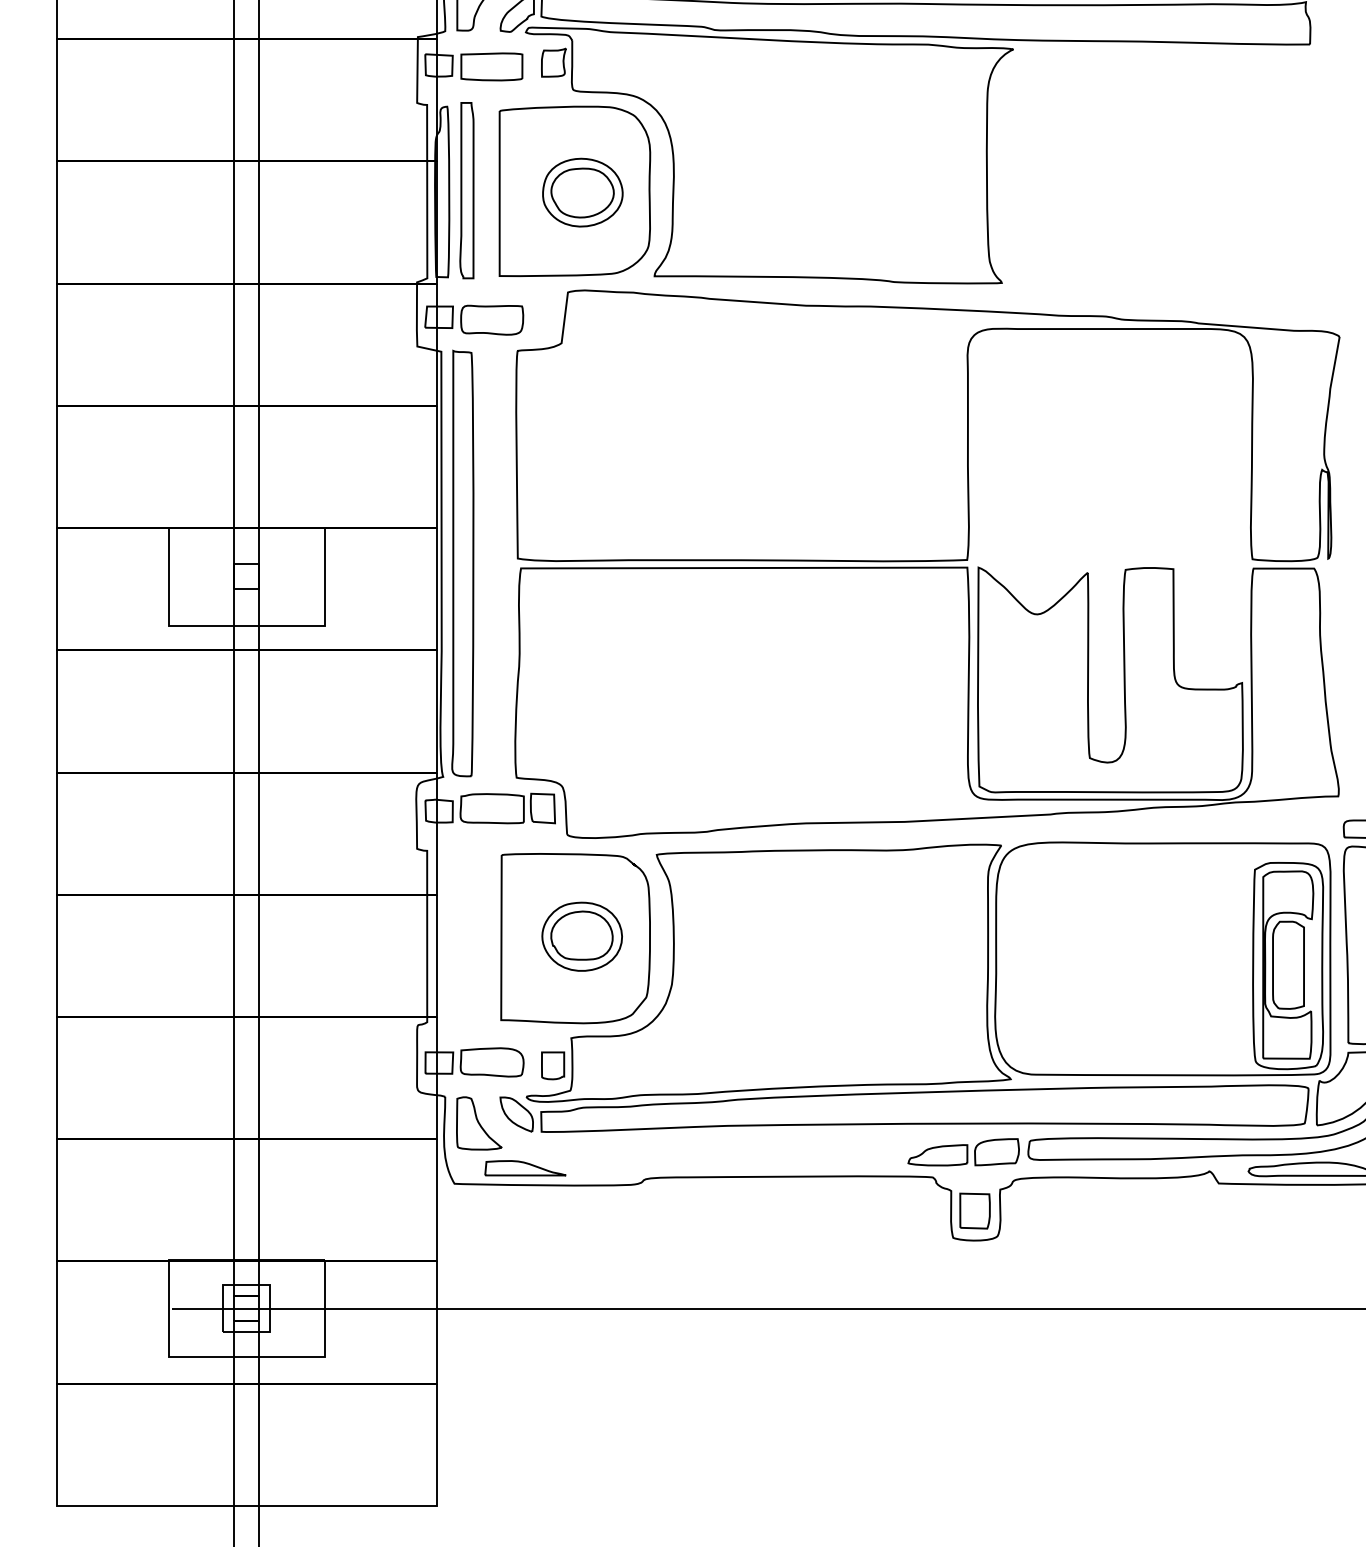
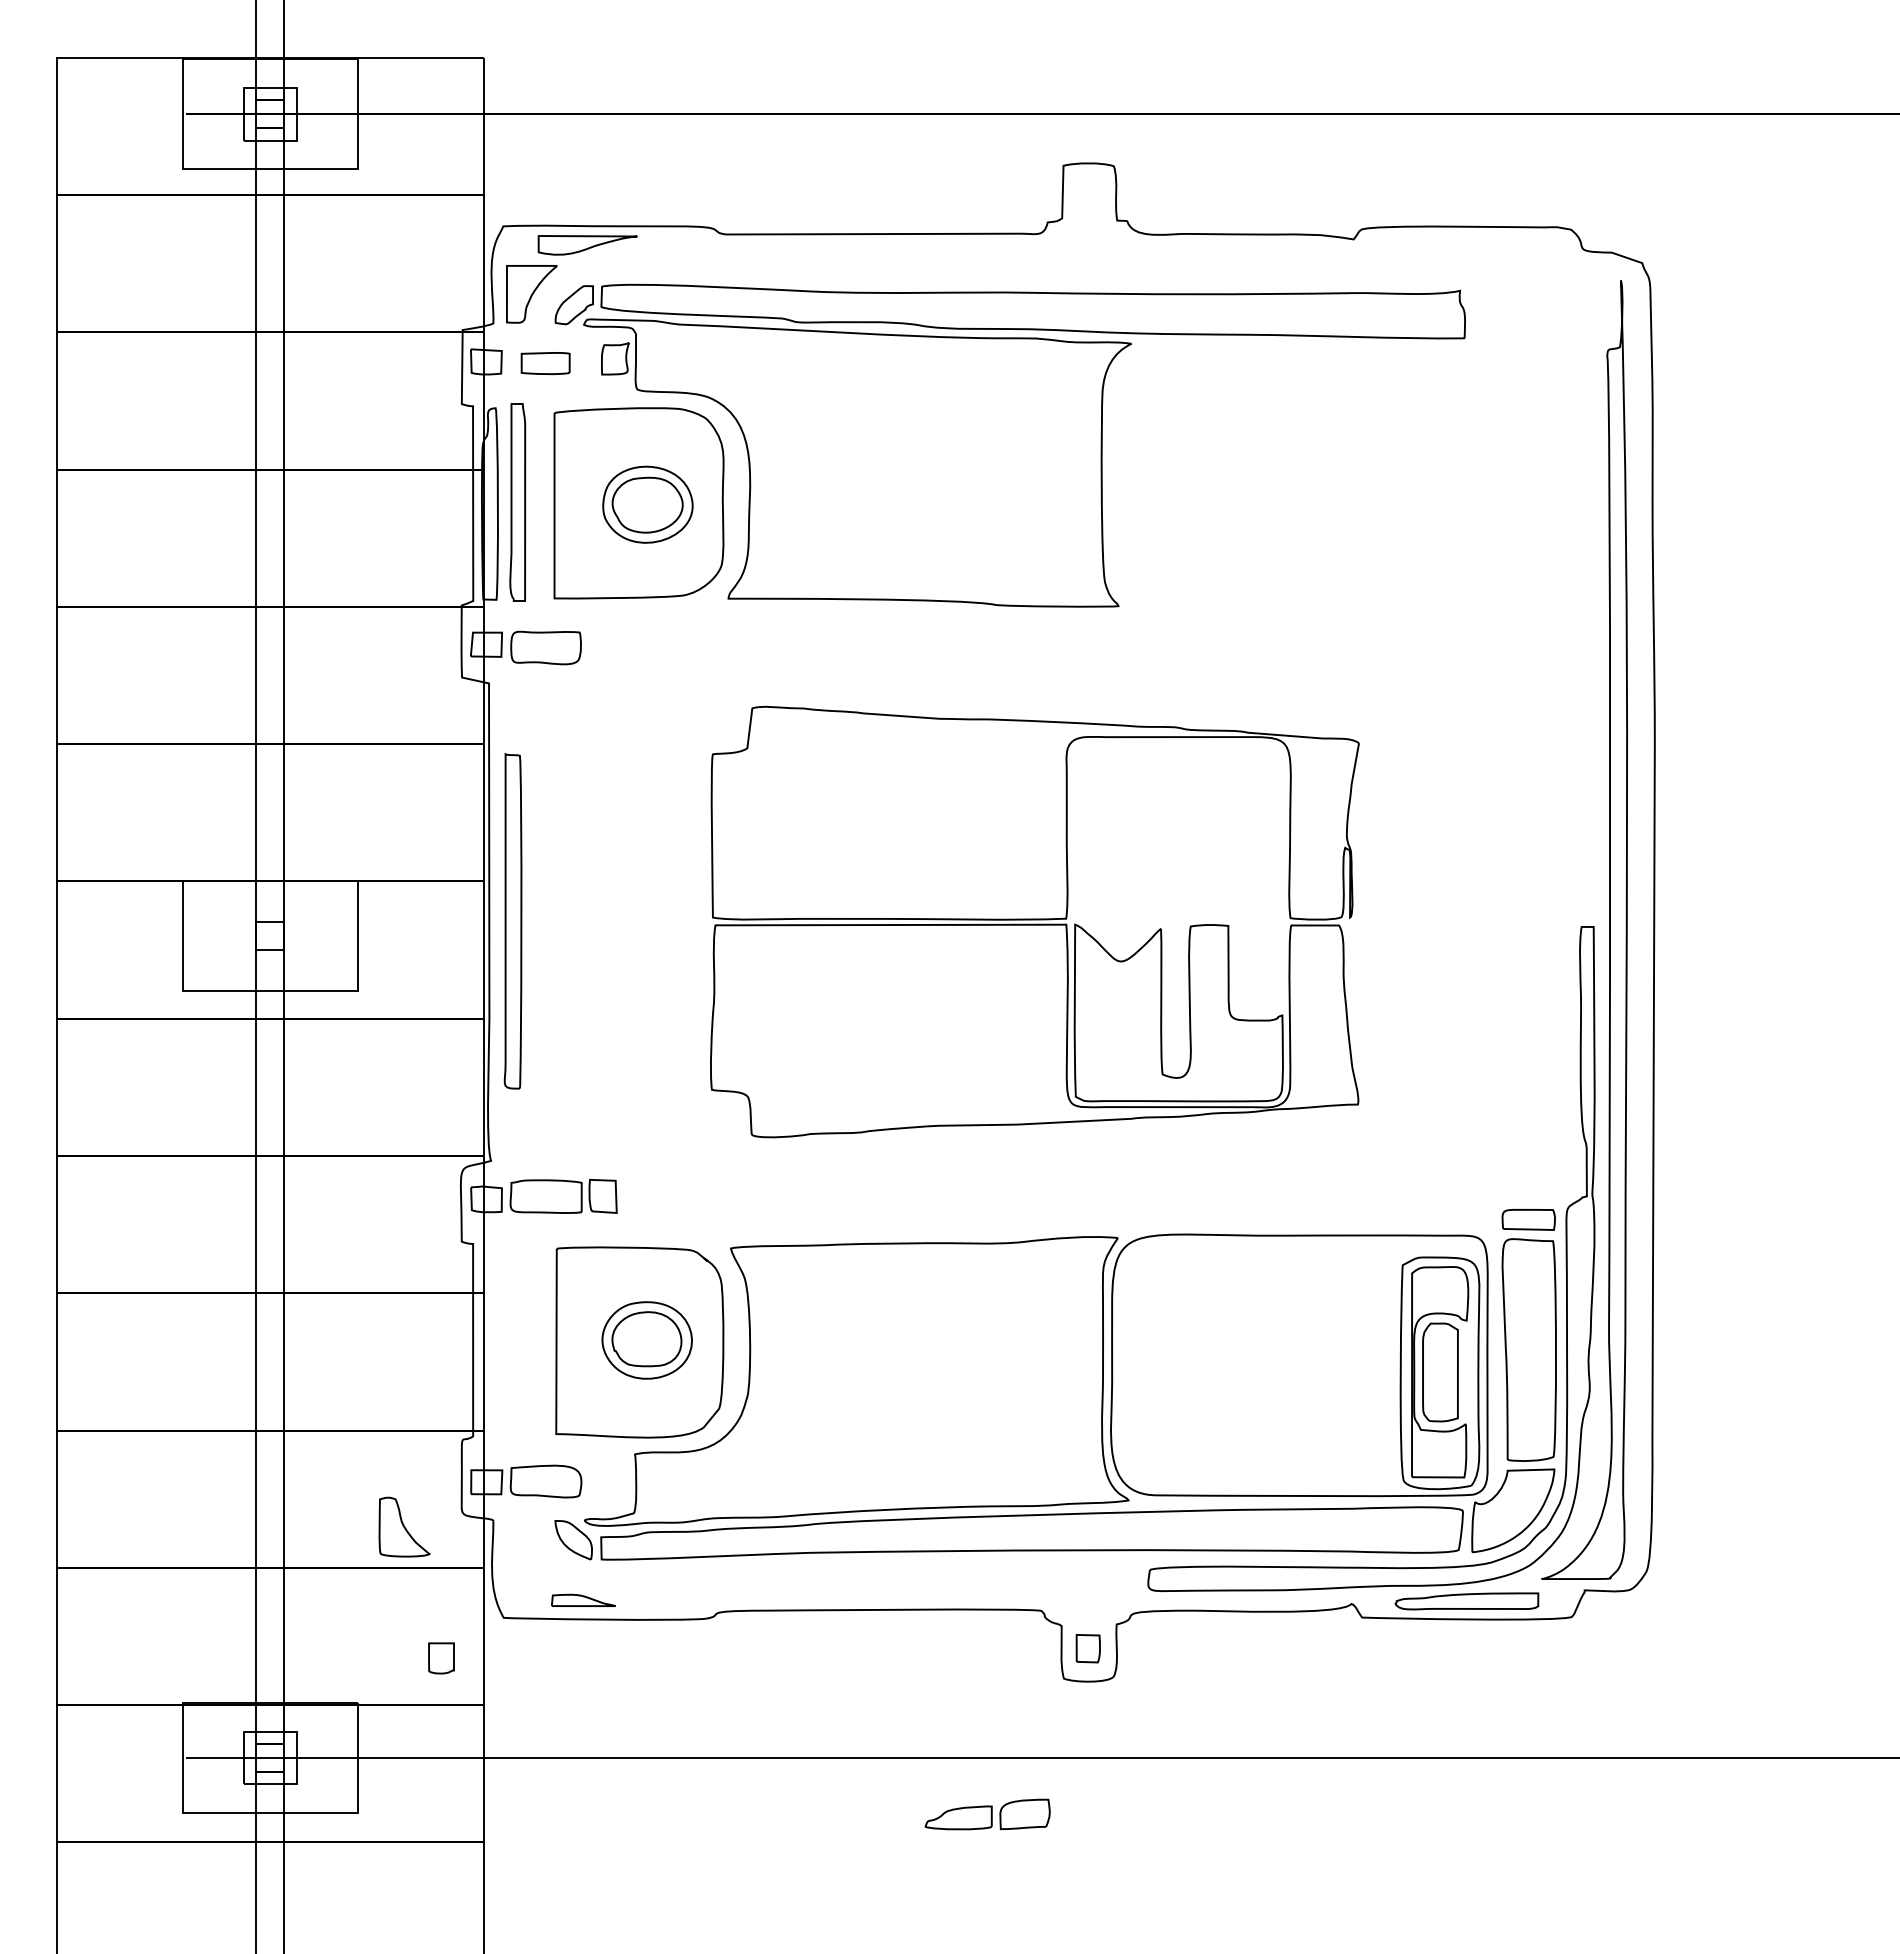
part: (491, 66) -> (545, 363), size x0.7
part: (462, 563) -> (512, 921), size x0.7
part: (927, 563) -> (1034, 921), size x0.7
part: (553, 1065) -> (441, 1658), moved
part: (479, 1122) -> (404, 1526), moved
part: (963, 1152) -> (987, 1814), moved
part: (525, 1168) -> (583, 1600), size x0.7
part: (974, 1211) -> (1087, 1648), size x0.7

